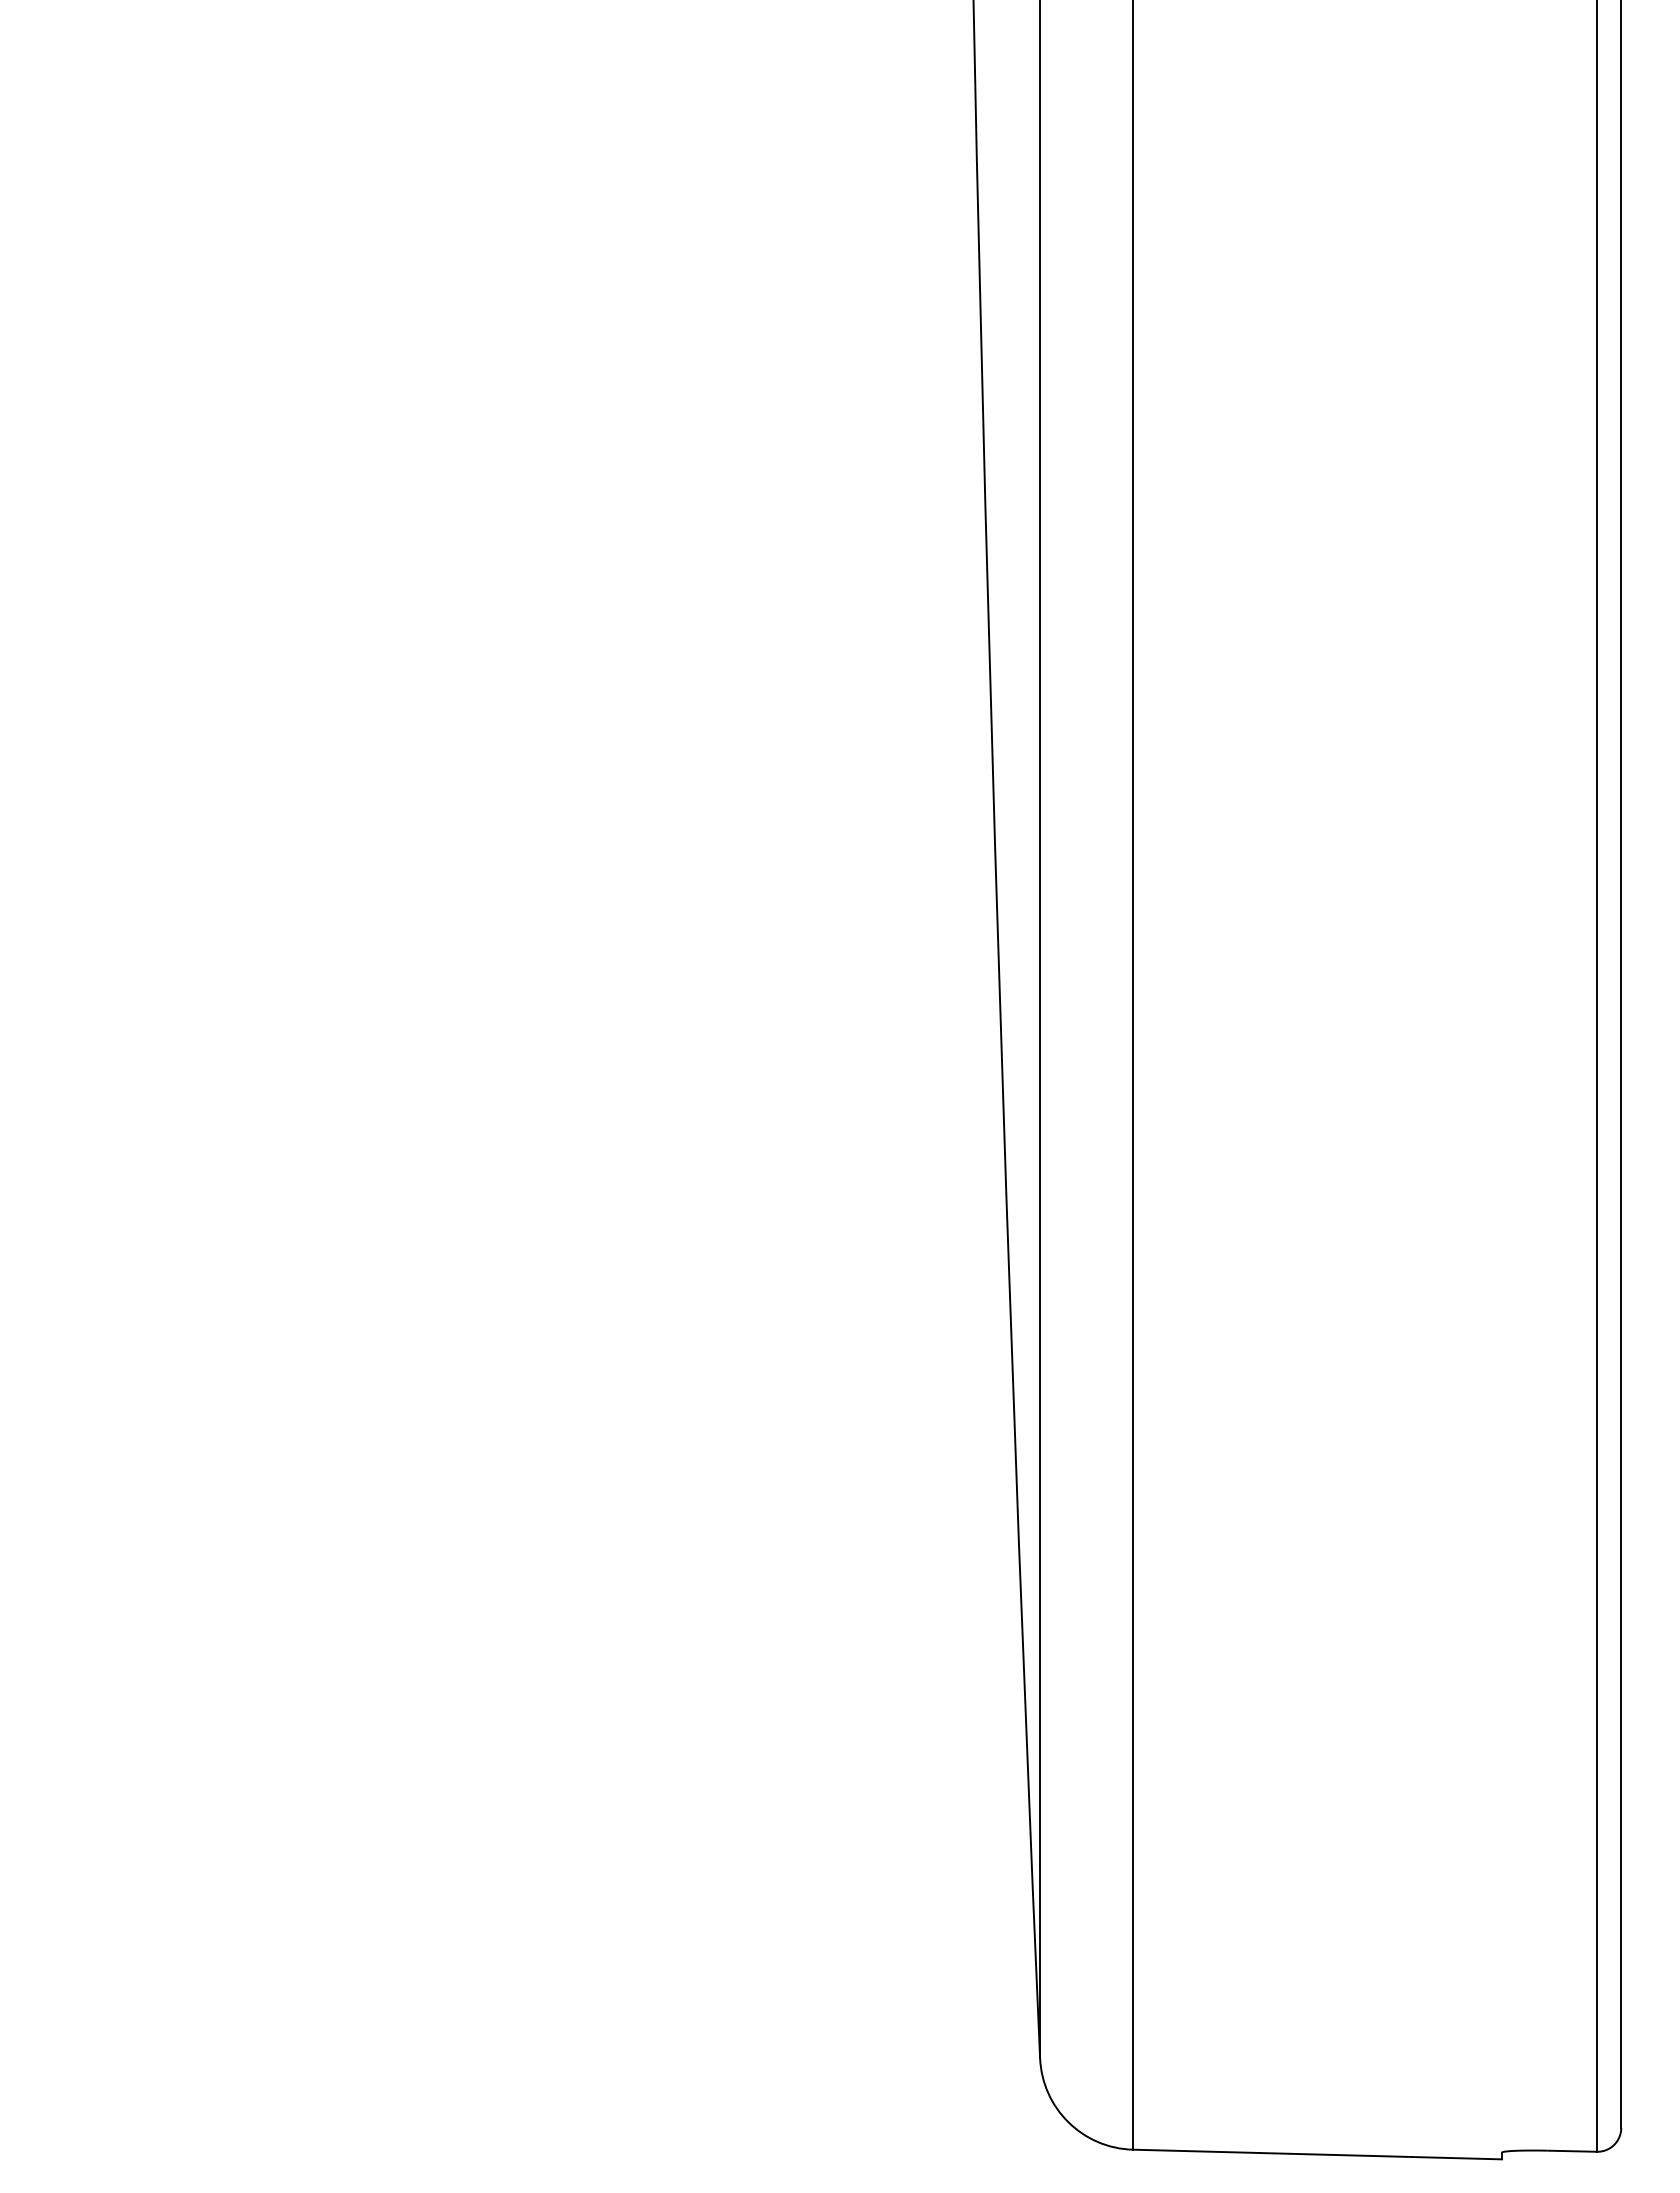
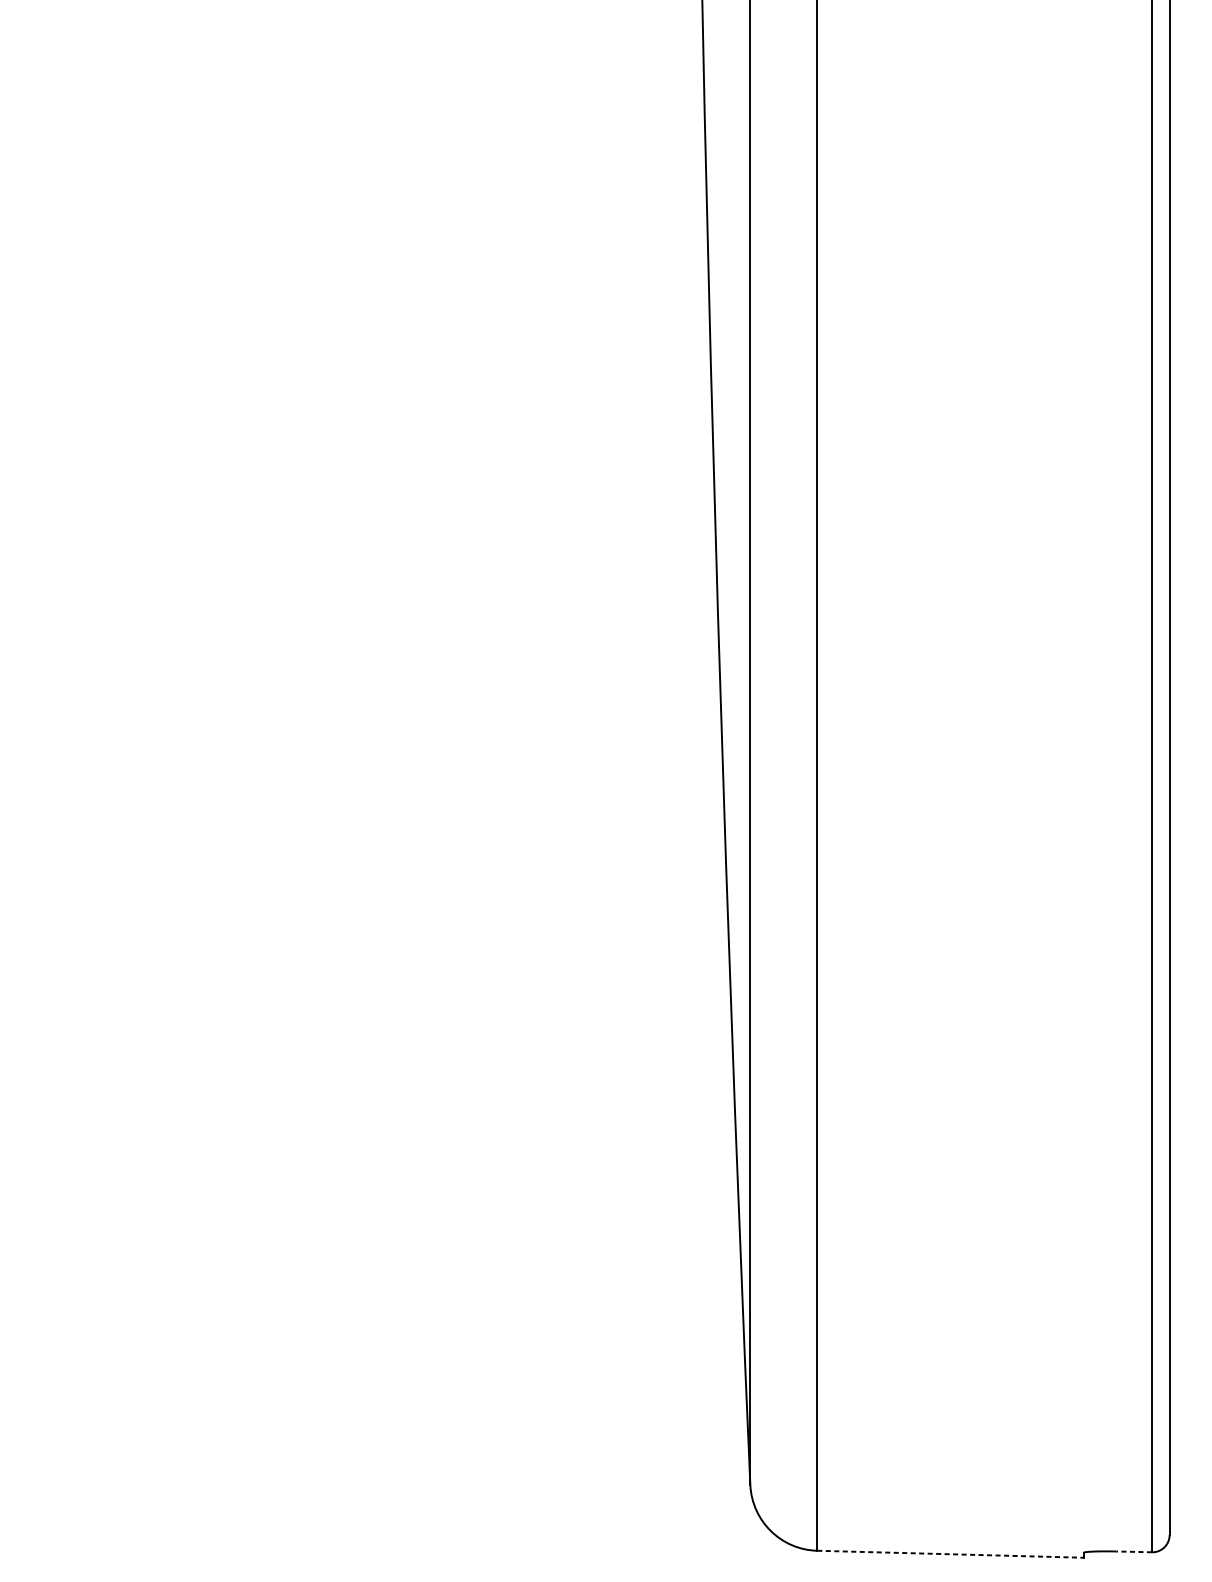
line: (1571, 2151) -> (1133, 1552), solid -> dashed
line: (1317, 2154) -> (950, 1554), solid -> dashed

